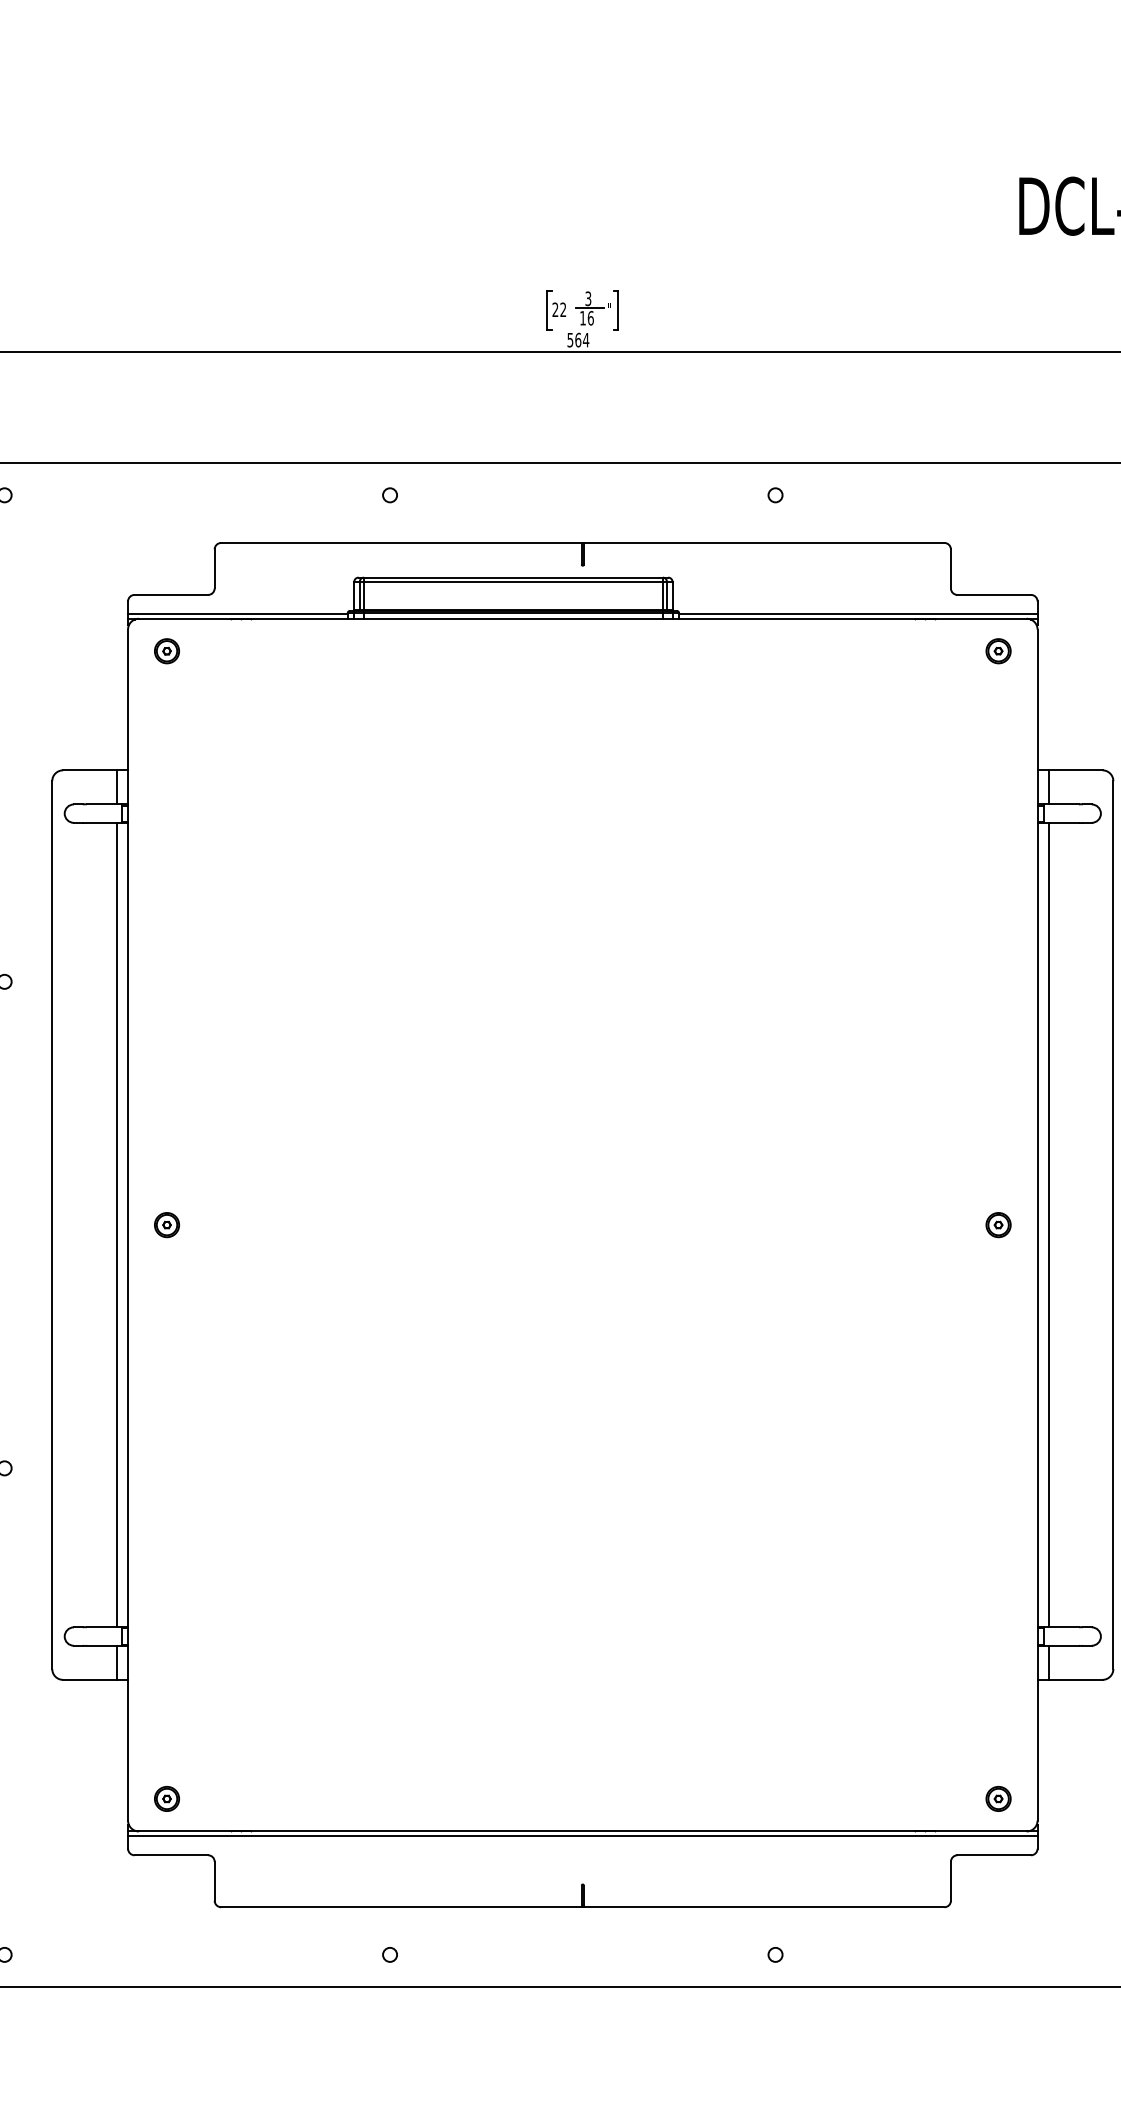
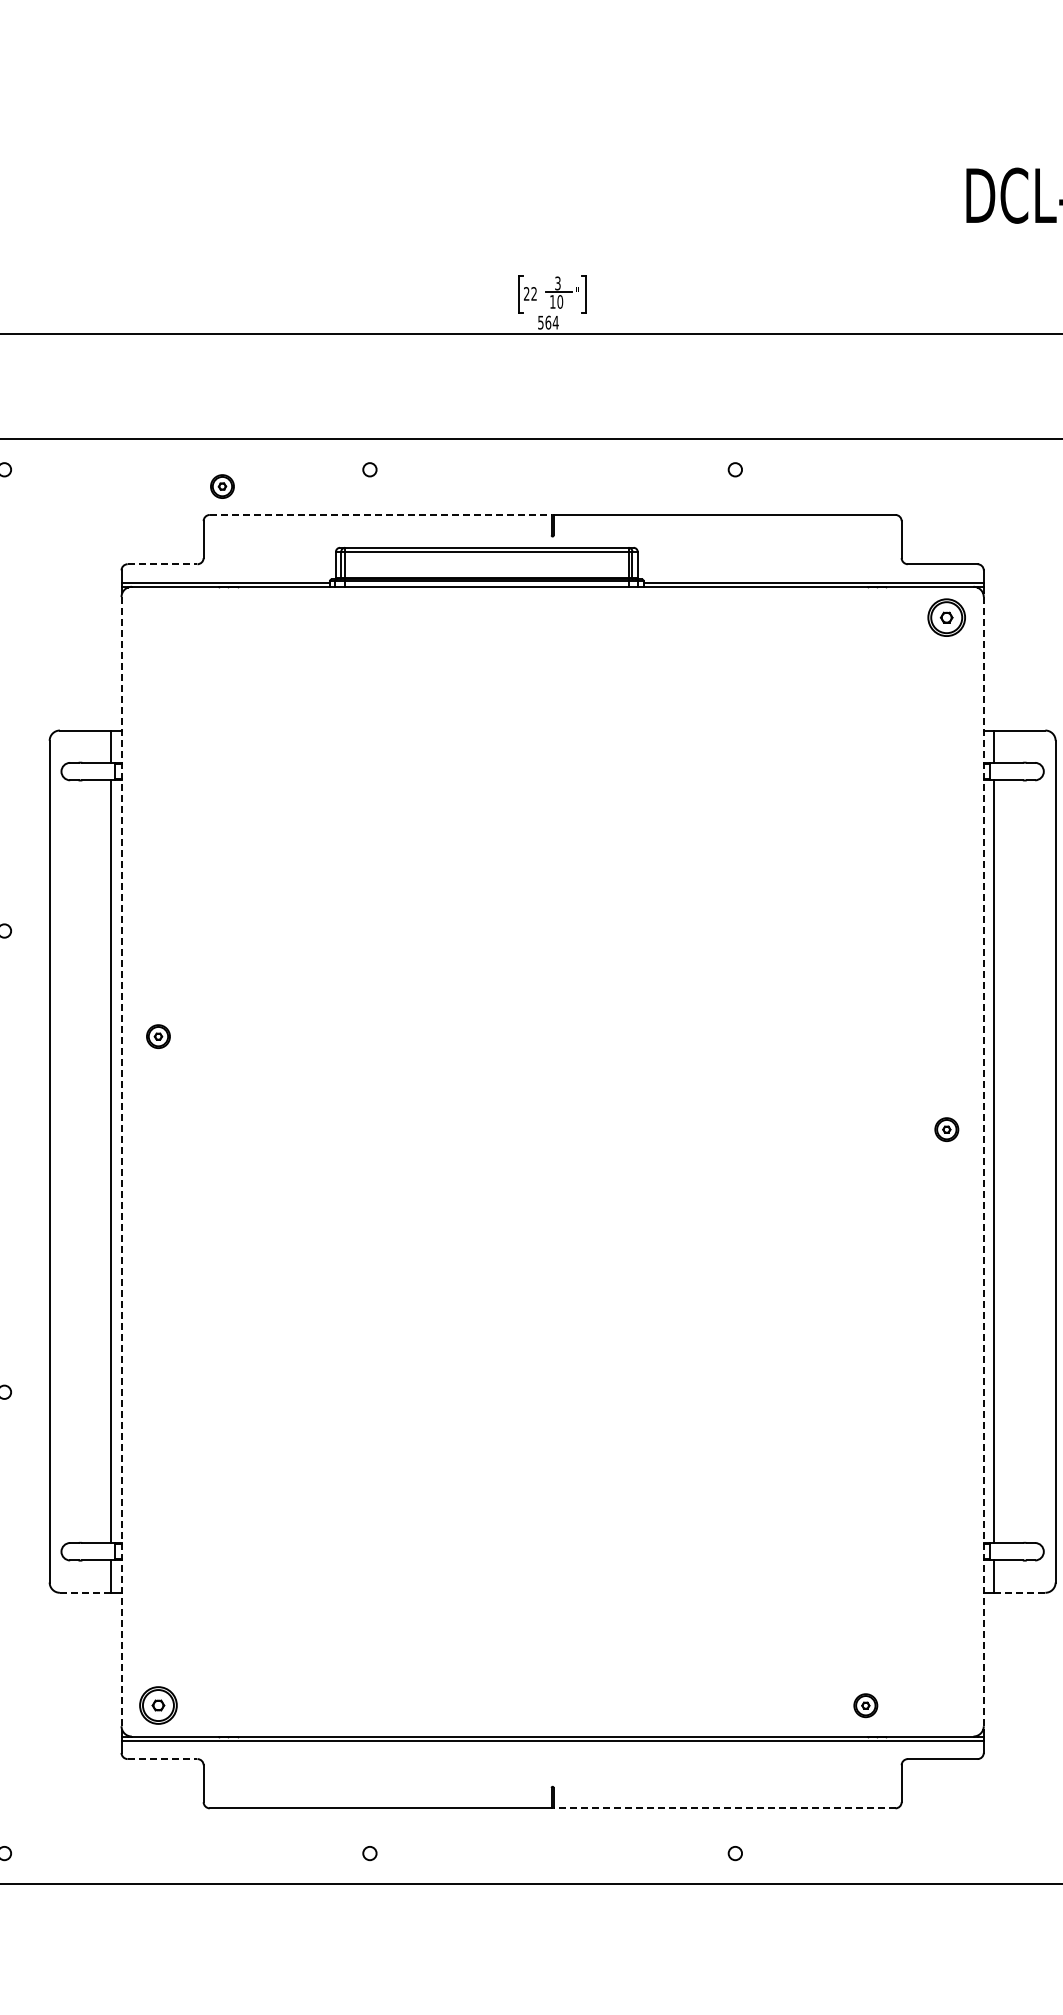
text: (591, 317) -> (560, 301), 16 -> 10
line: (401, 542) -> (380, 514), solid -> dashed
line: (171, 595) -> (162, 564), solid -> dashed
part: (167, 651) -> (222, 486), moved
part: (998, 651) -> (946, 617), size x1.6
line: (128, 1224) -> (121, 1161), solid -> dashed
part: (167, 1224) -> (158, 1036), moved
part: (998, 1224) -> (946, 1129), moved
line: (1037, 1224) -> (983, 1161), solid -> dashed
line: (90, 1679) -> (85, 1592), solid -> dashed
line: (1075, 1679) -> (1019, 1592), solid -> dashed
part: (167, 1798) -> (158, 1705), size x1.6
part: (998, 1798) -> (865, 1705), moved
line: (171, 1855) -> (162, 1759), solid -> dashed
line: (764, 1907) -> (724, 1808), solid -> dashed

